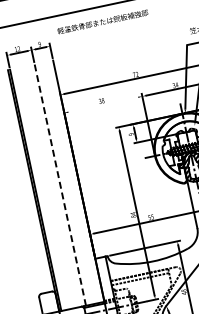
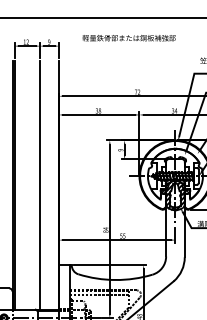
text: (102, 22) -> (128, 38), moved
line: (103, 104) -> (99, 114), added
line: (60, 185) -> (40, 185), dashed -> solid

